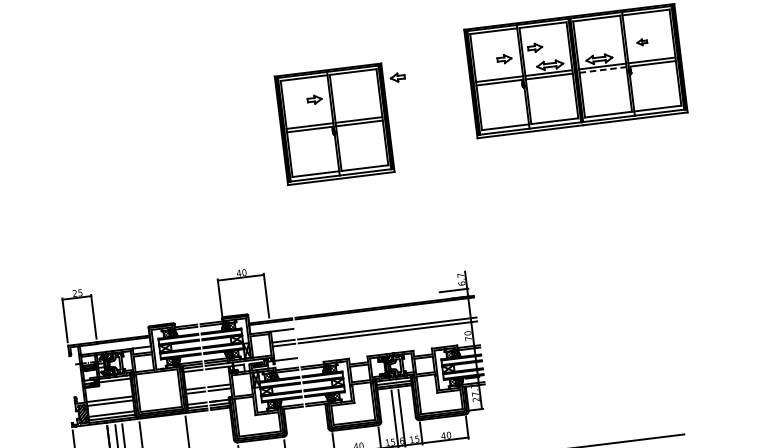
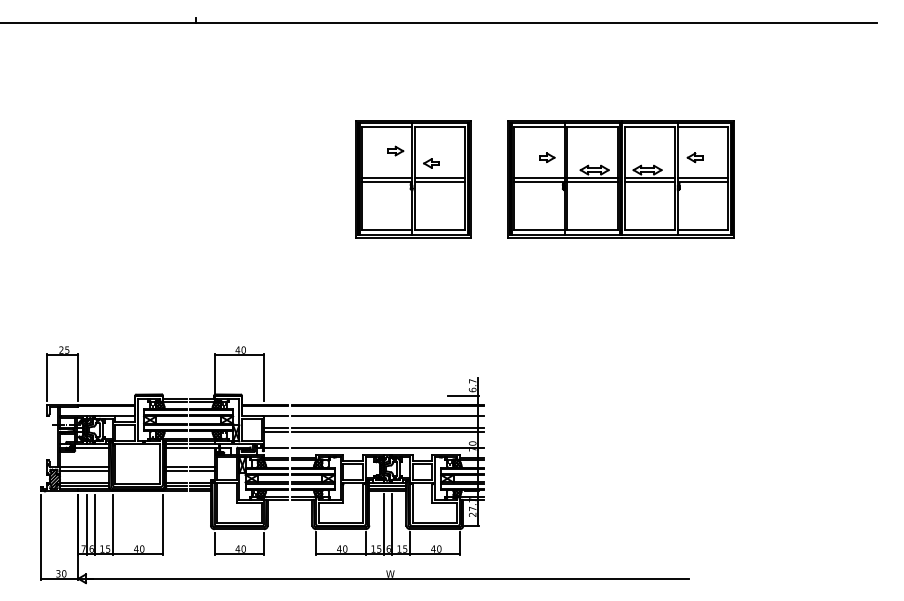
part: (641, 42) -> (694, 157), size x1.43
part: (535, 47) -> (581, 149), removed
line: (603, 70) -> (650, 182), dashed -> solid
part: (334, 124) -> (413, 179), moved
line: (385, 317) -> (387, 416), added
line: (389, 346) -> (387, 447), added

